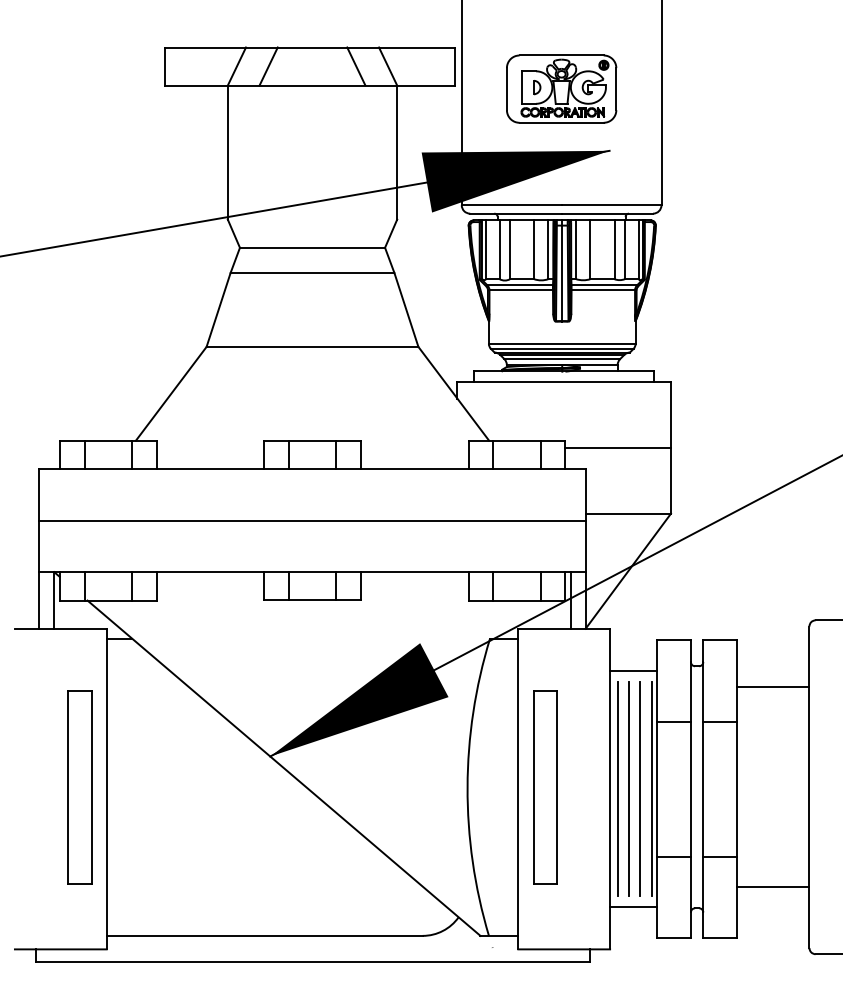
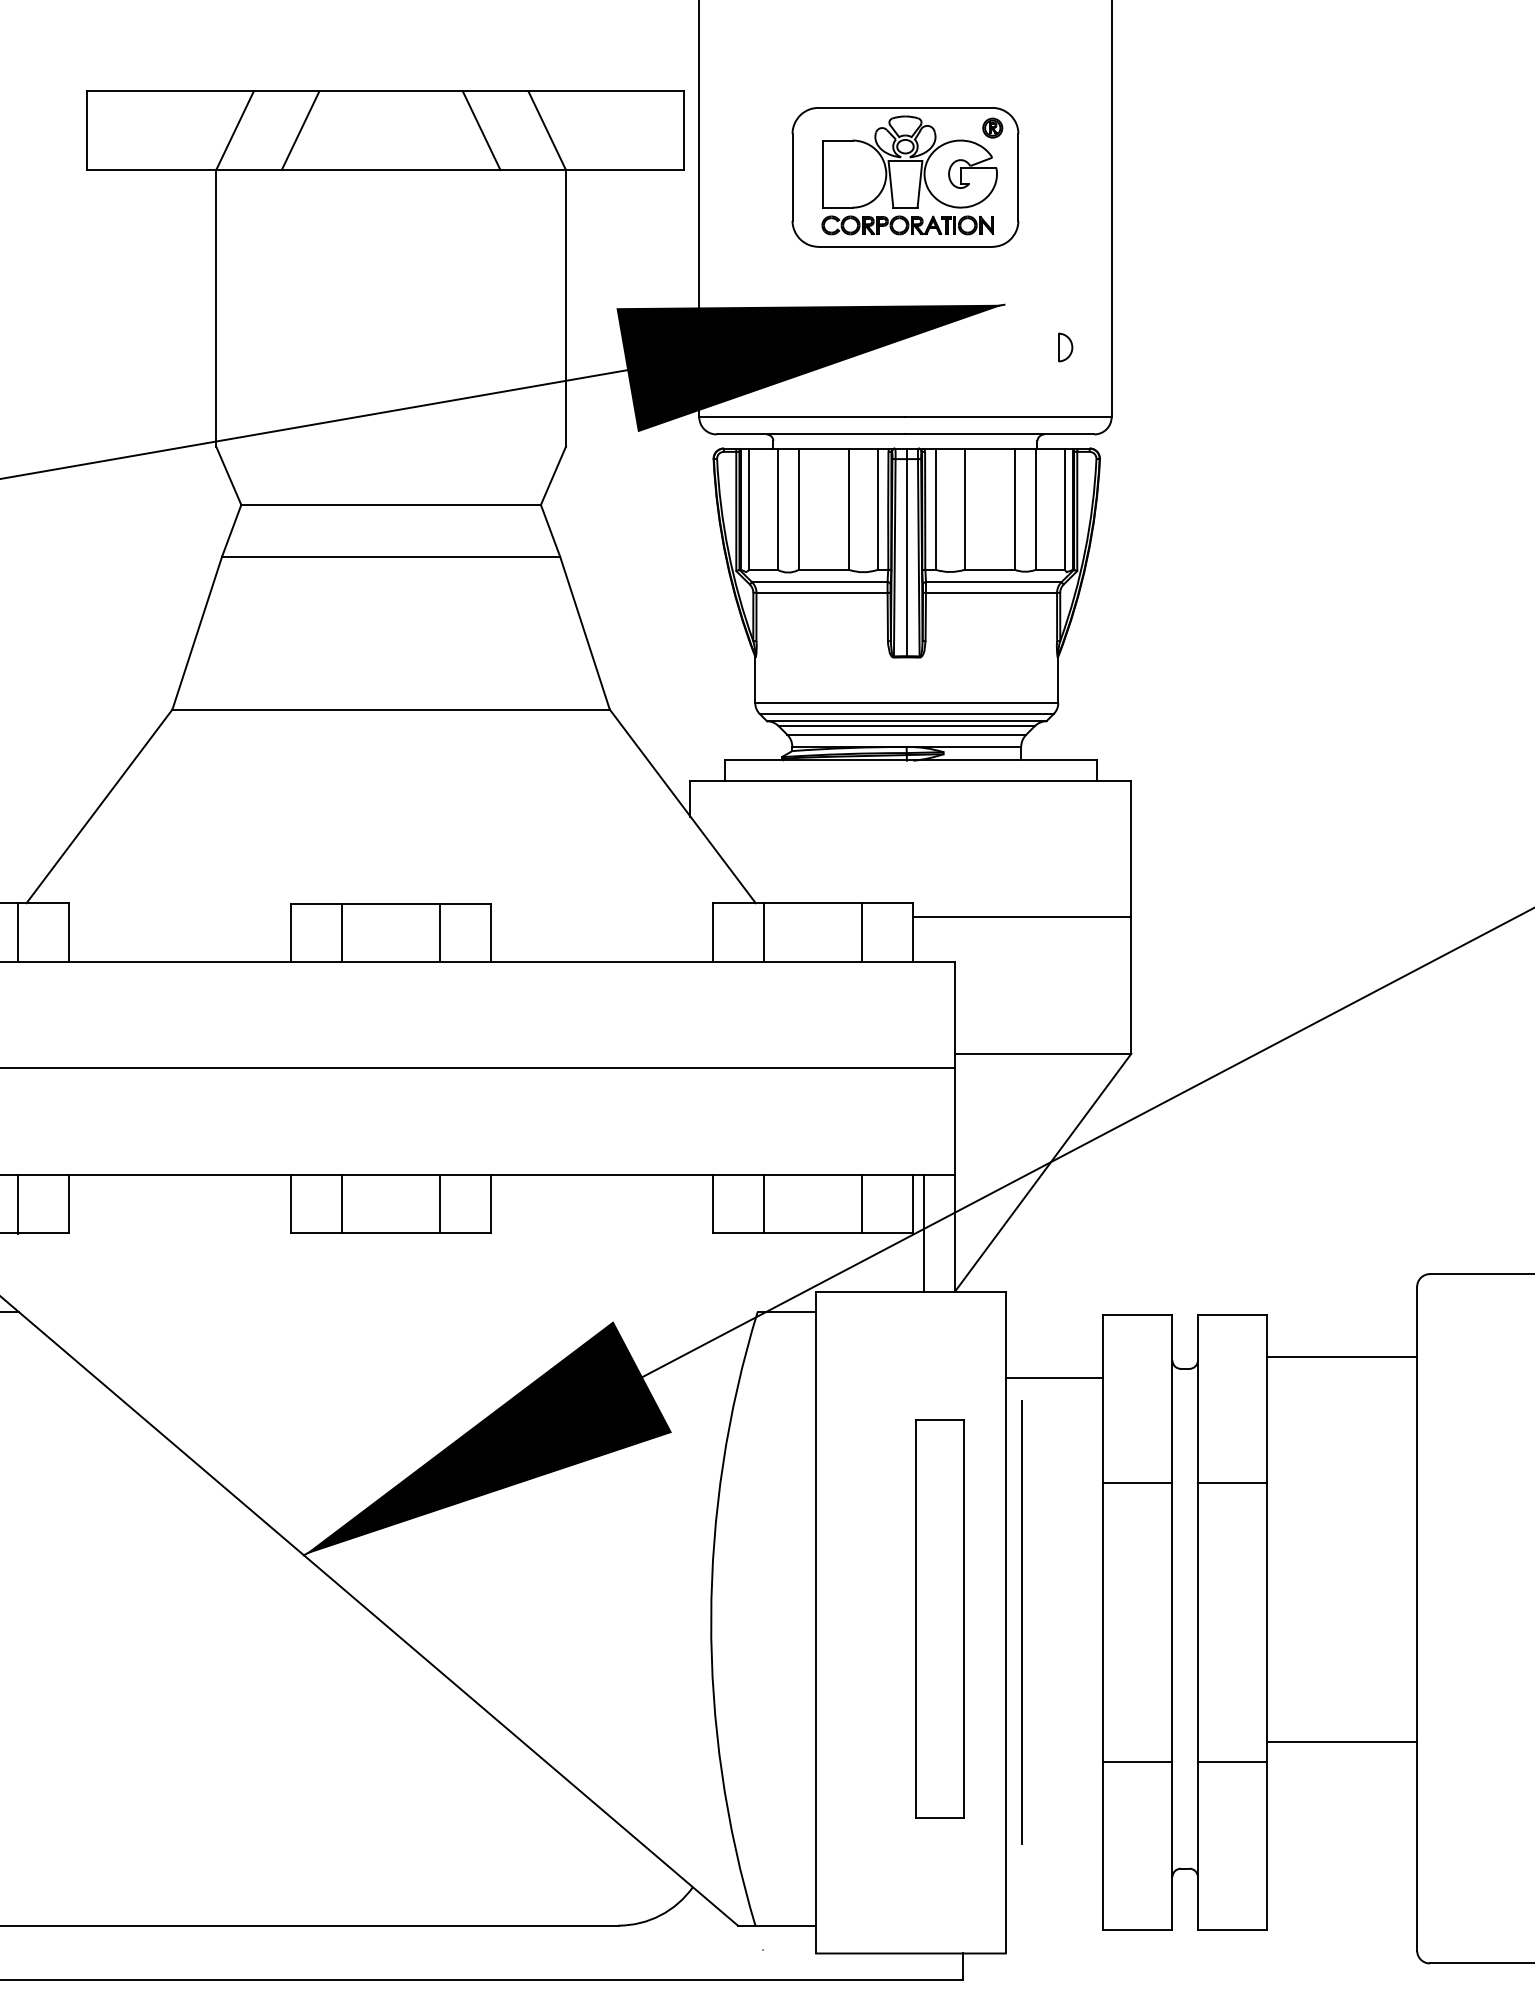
part: (537, 87) -> (1066, 347), moved
line: (772, 687) -> (1340, 1357), moved
part: (545, 787) -> (940, 1619), moved
line: (629, 788) -> (1045, 1621), removed
line: (640, 788) -> (1068, 1621), removed
line: (651, 788) -> (1091, 1621), removed
line: (772, 887) -> (1340, 1743), moved
line: (633, 907) -> (1053, 1867), removed

